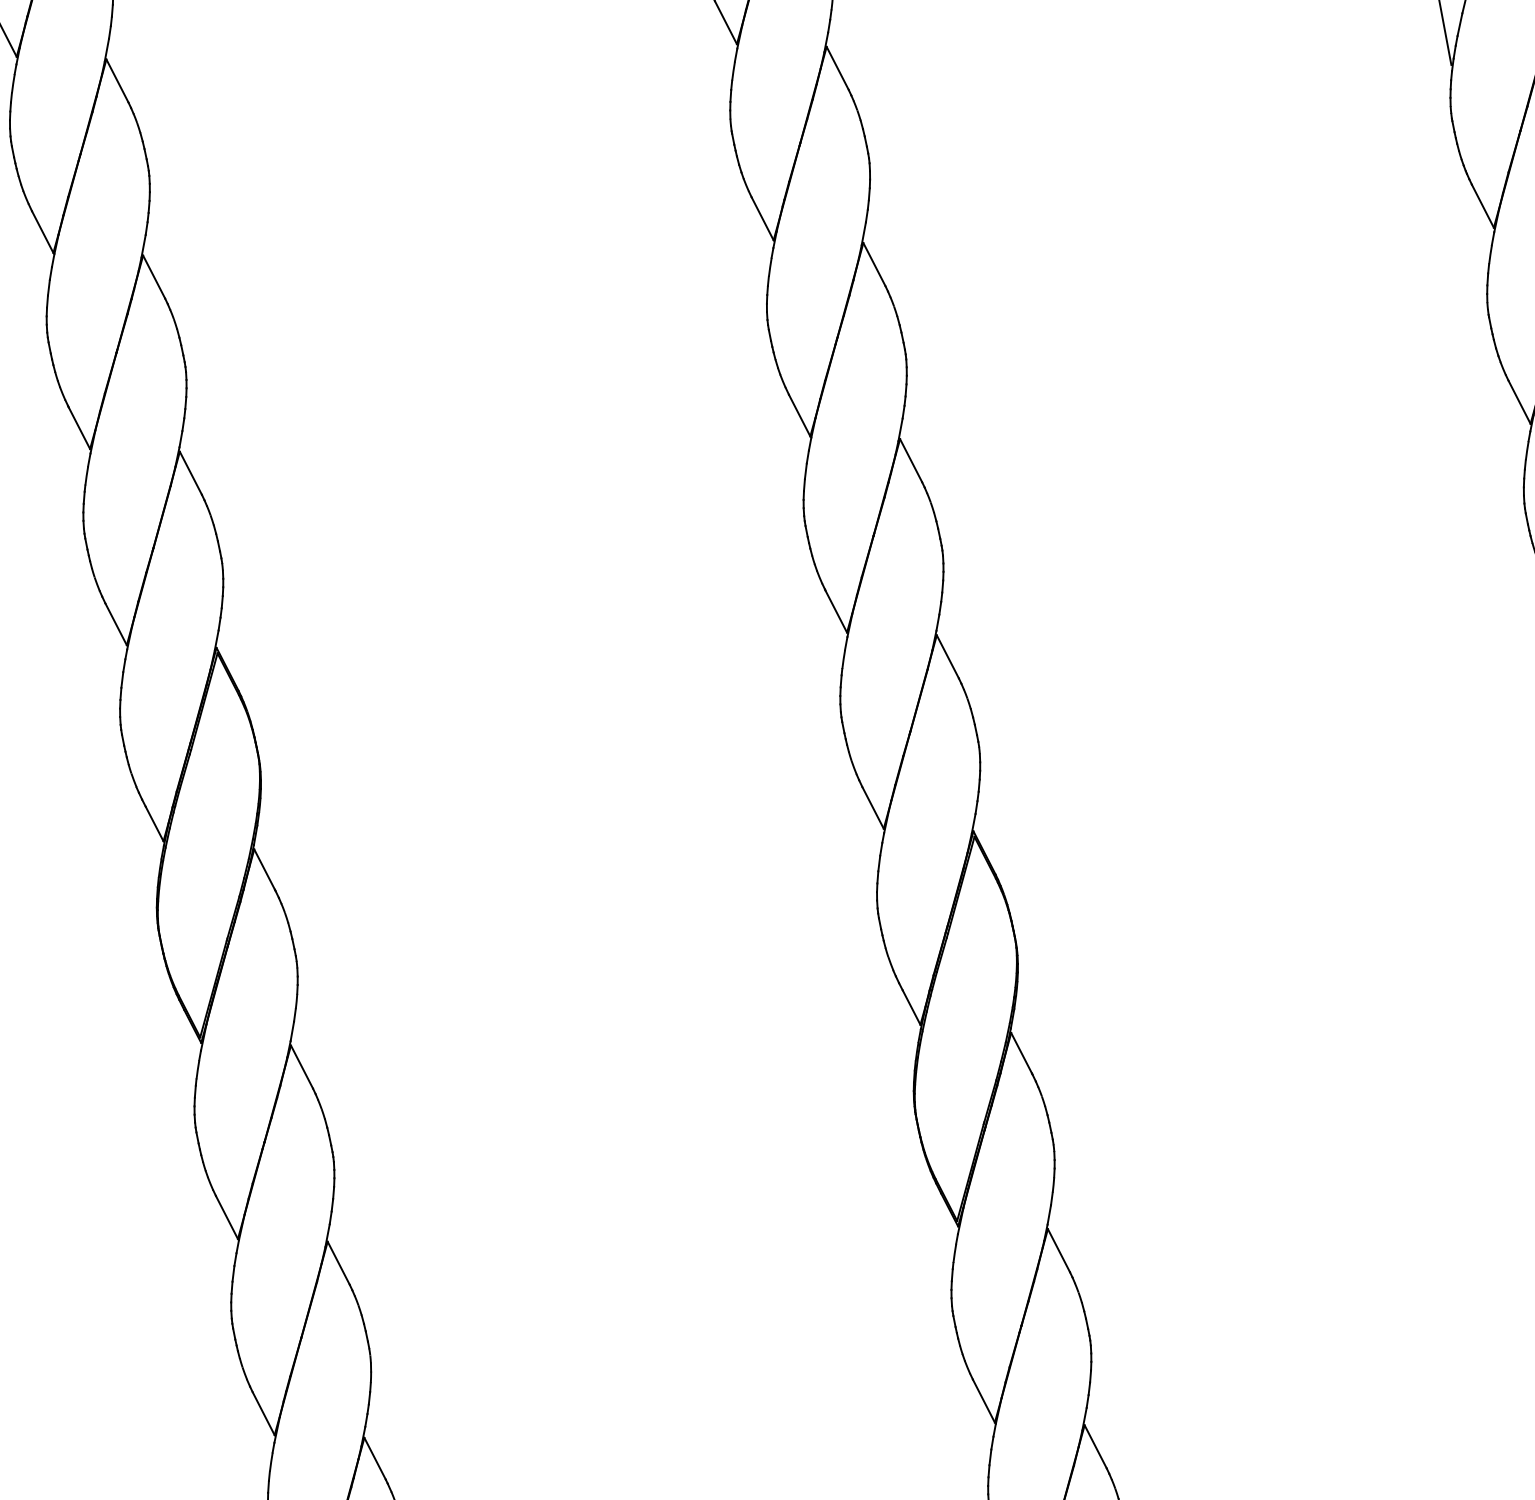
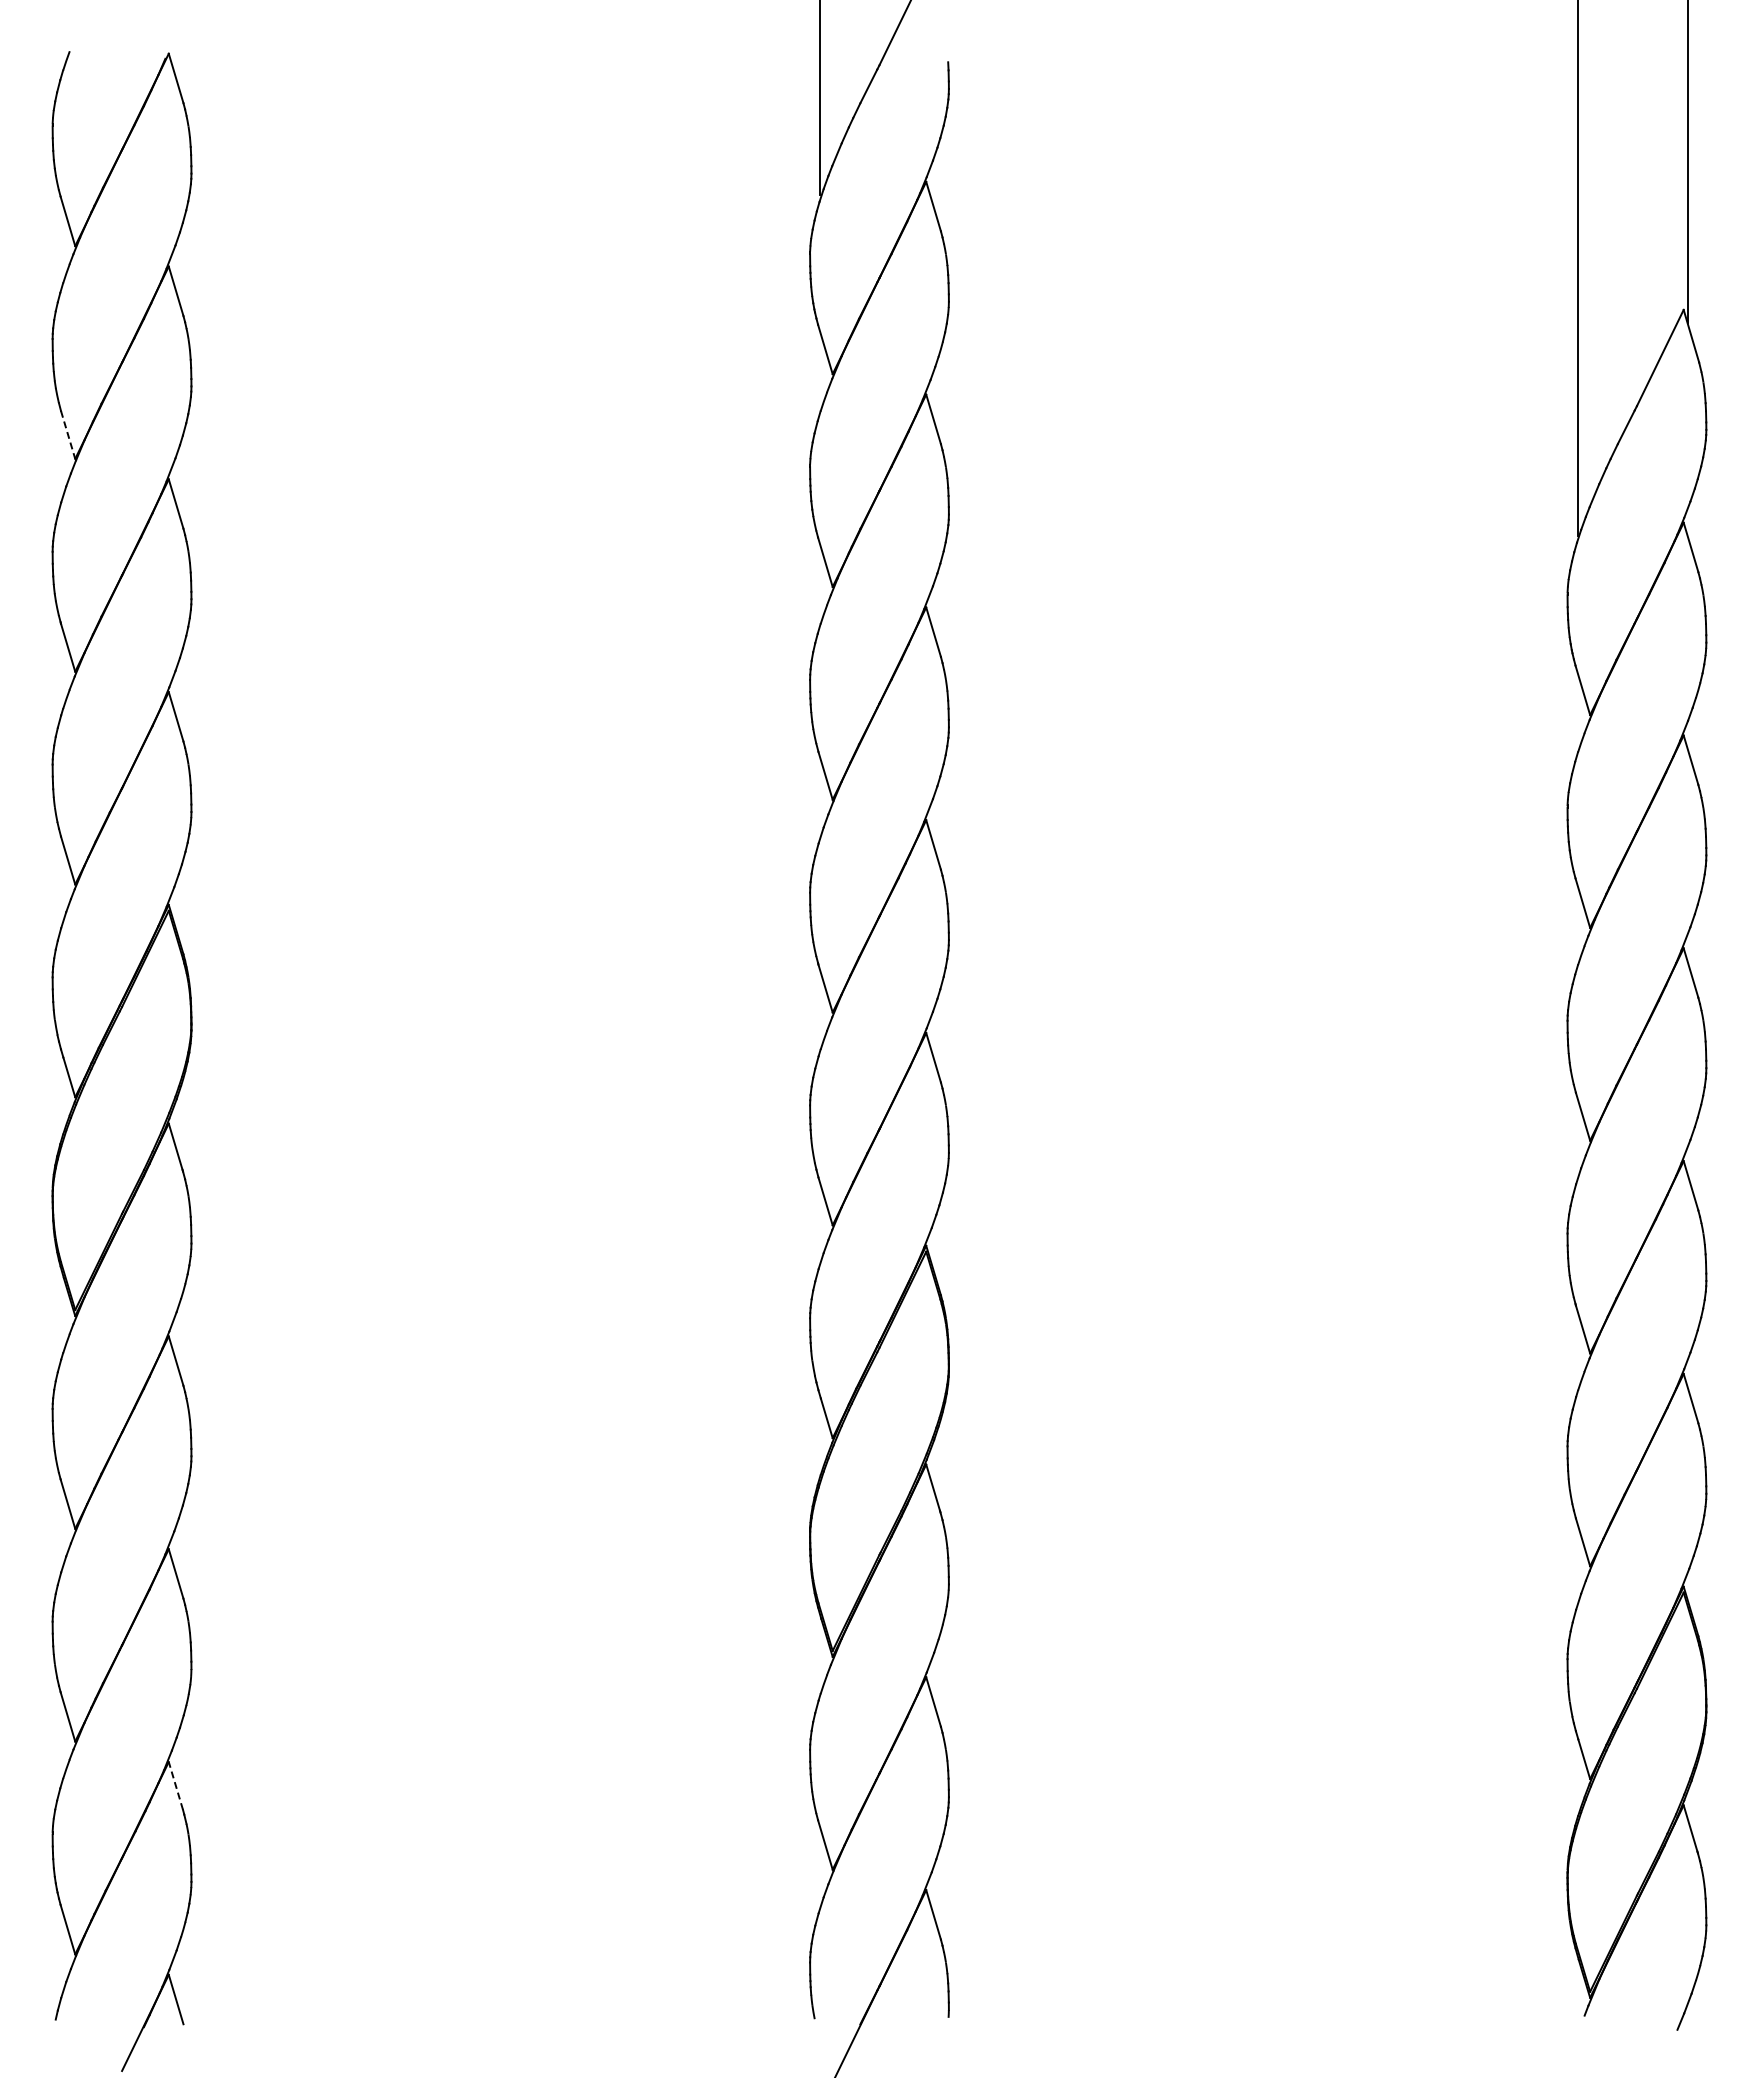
line: (43, 232) -> (68, 435), solid -> dashed
line: (374, 1458) -> (175, 1785), solid -> dashed

